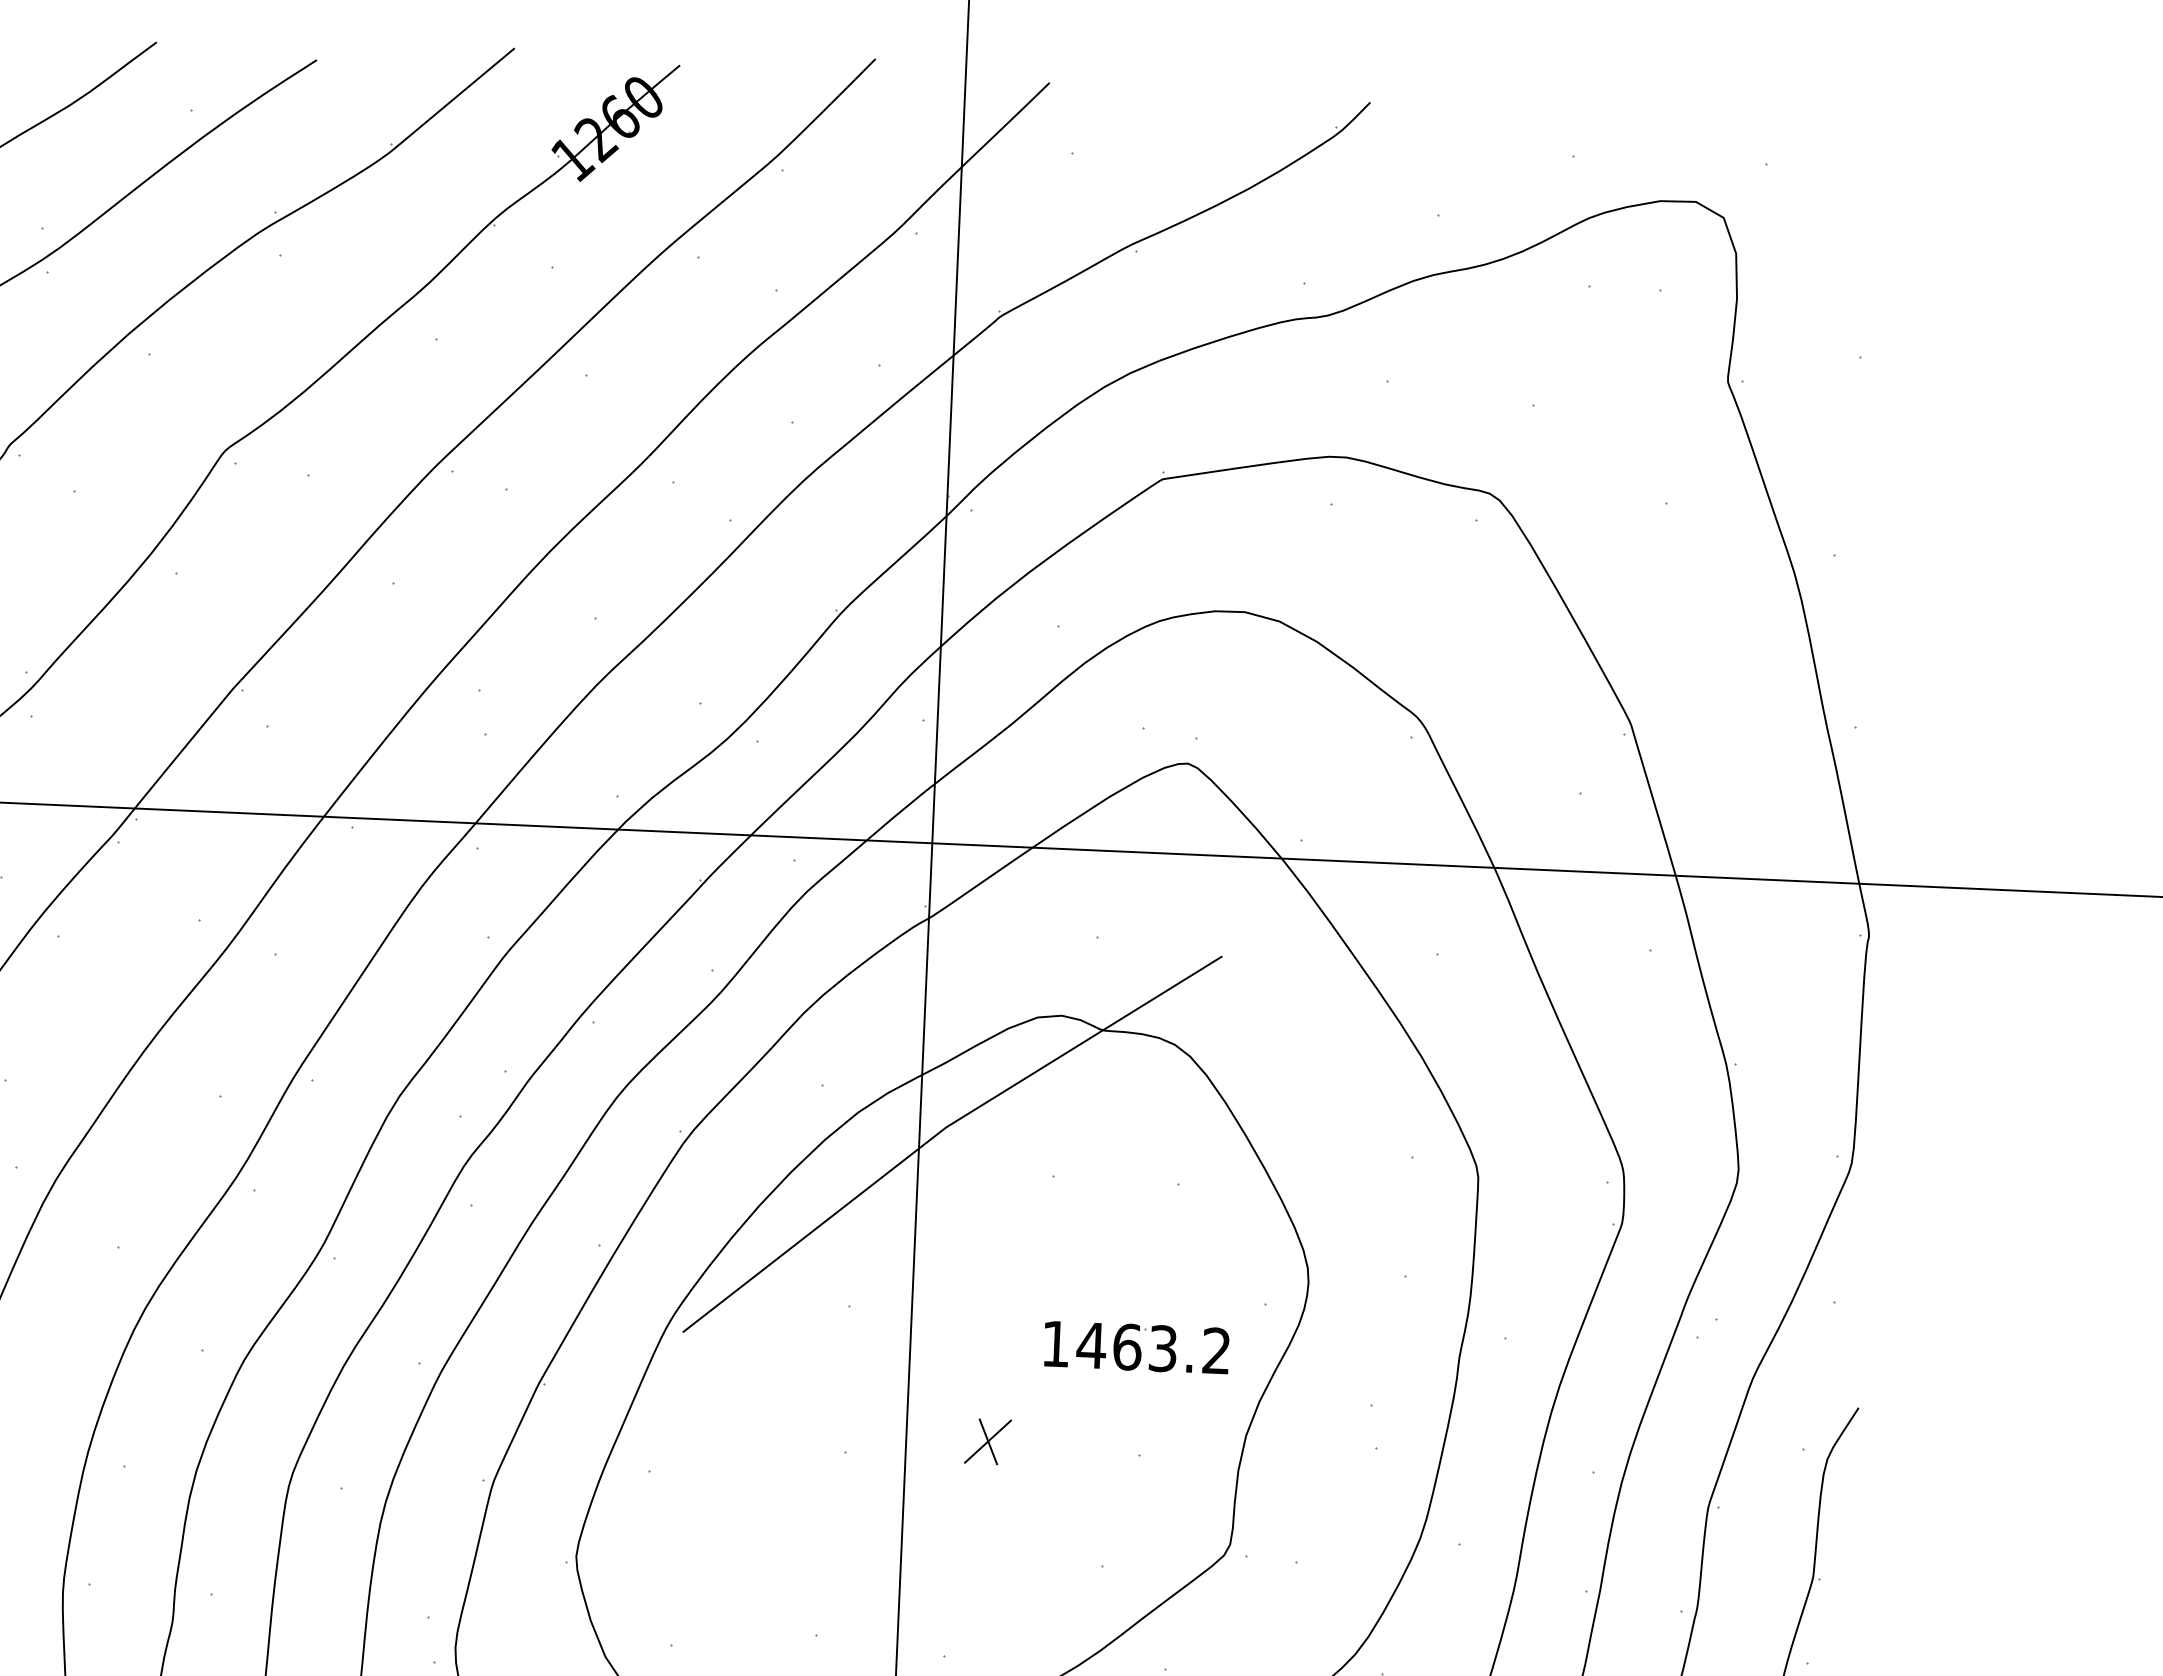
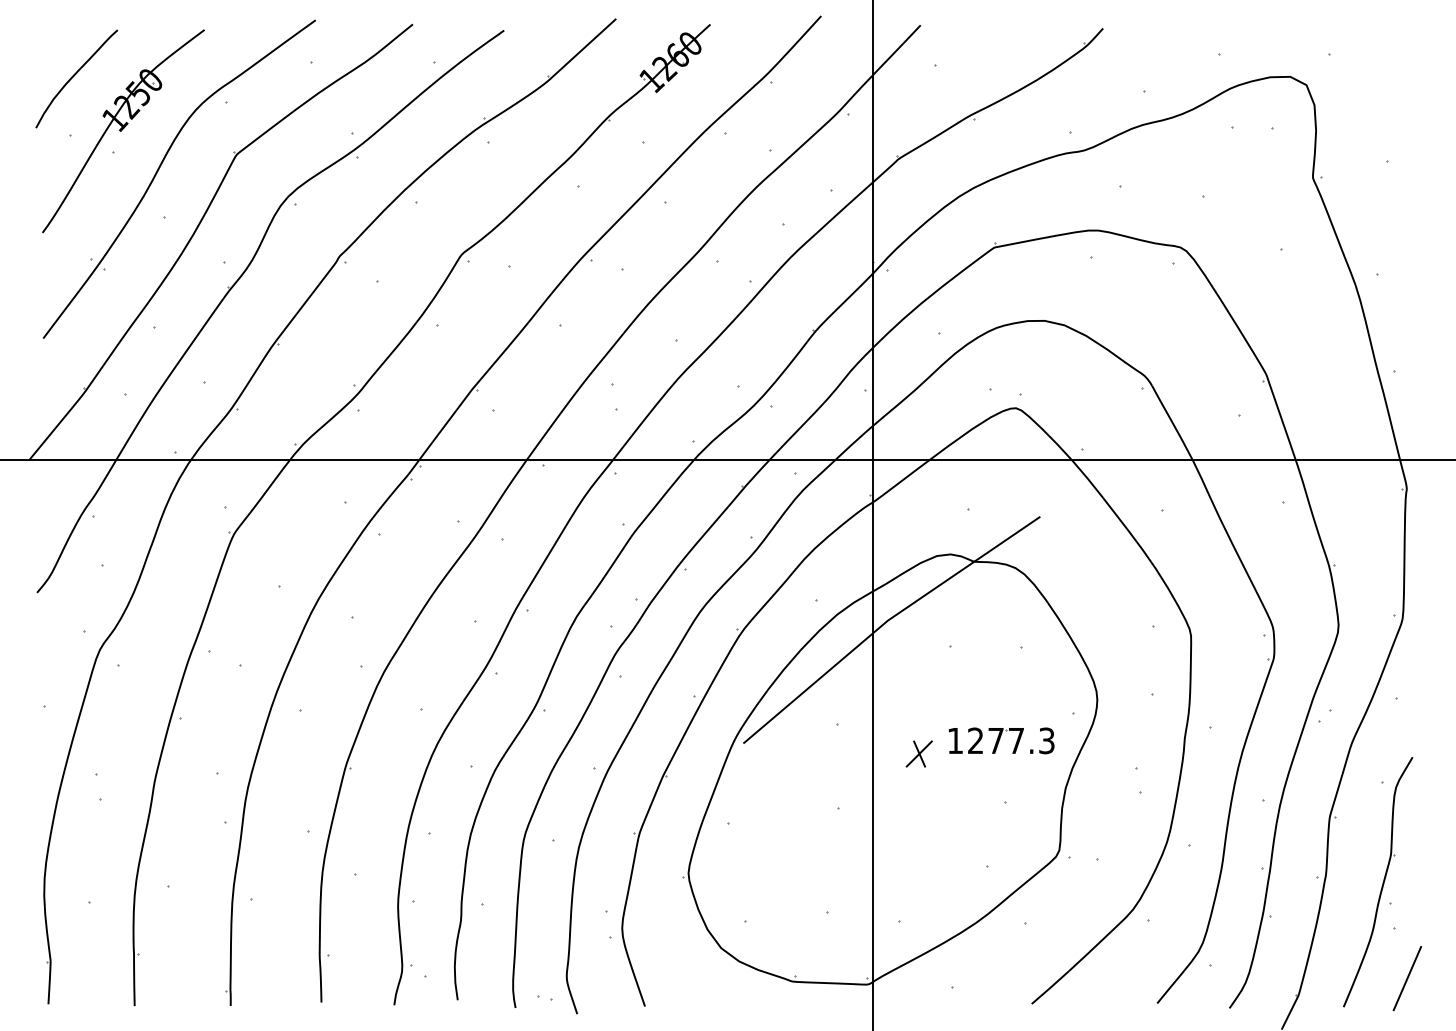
text: (1152, 1347) -> (1010, 740), 1463.2 -> 1277.3
part: (986, 1440) -> (918, 753), moved

